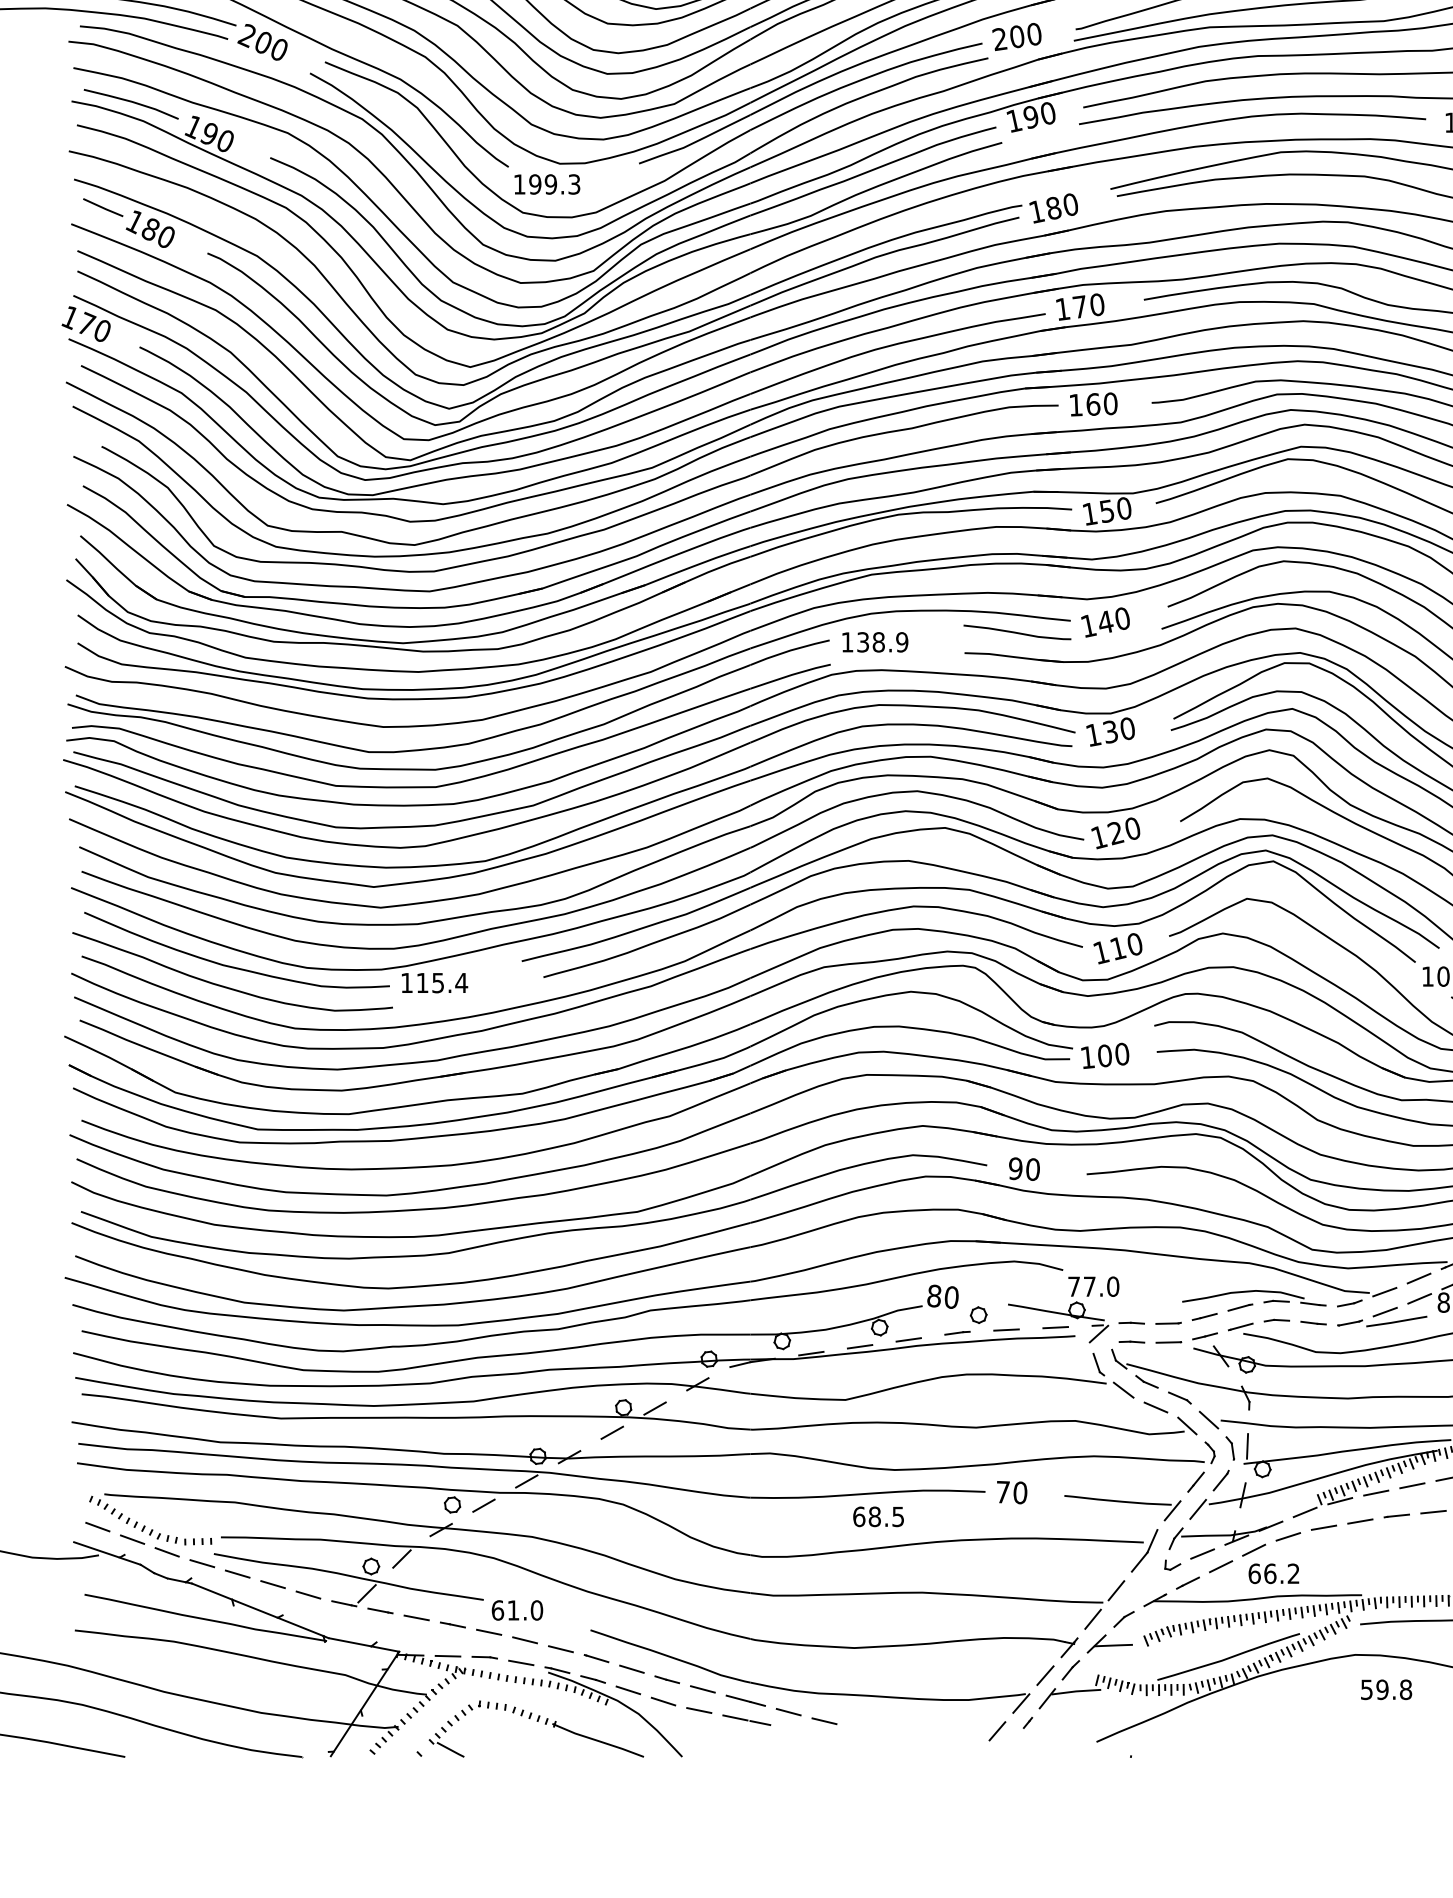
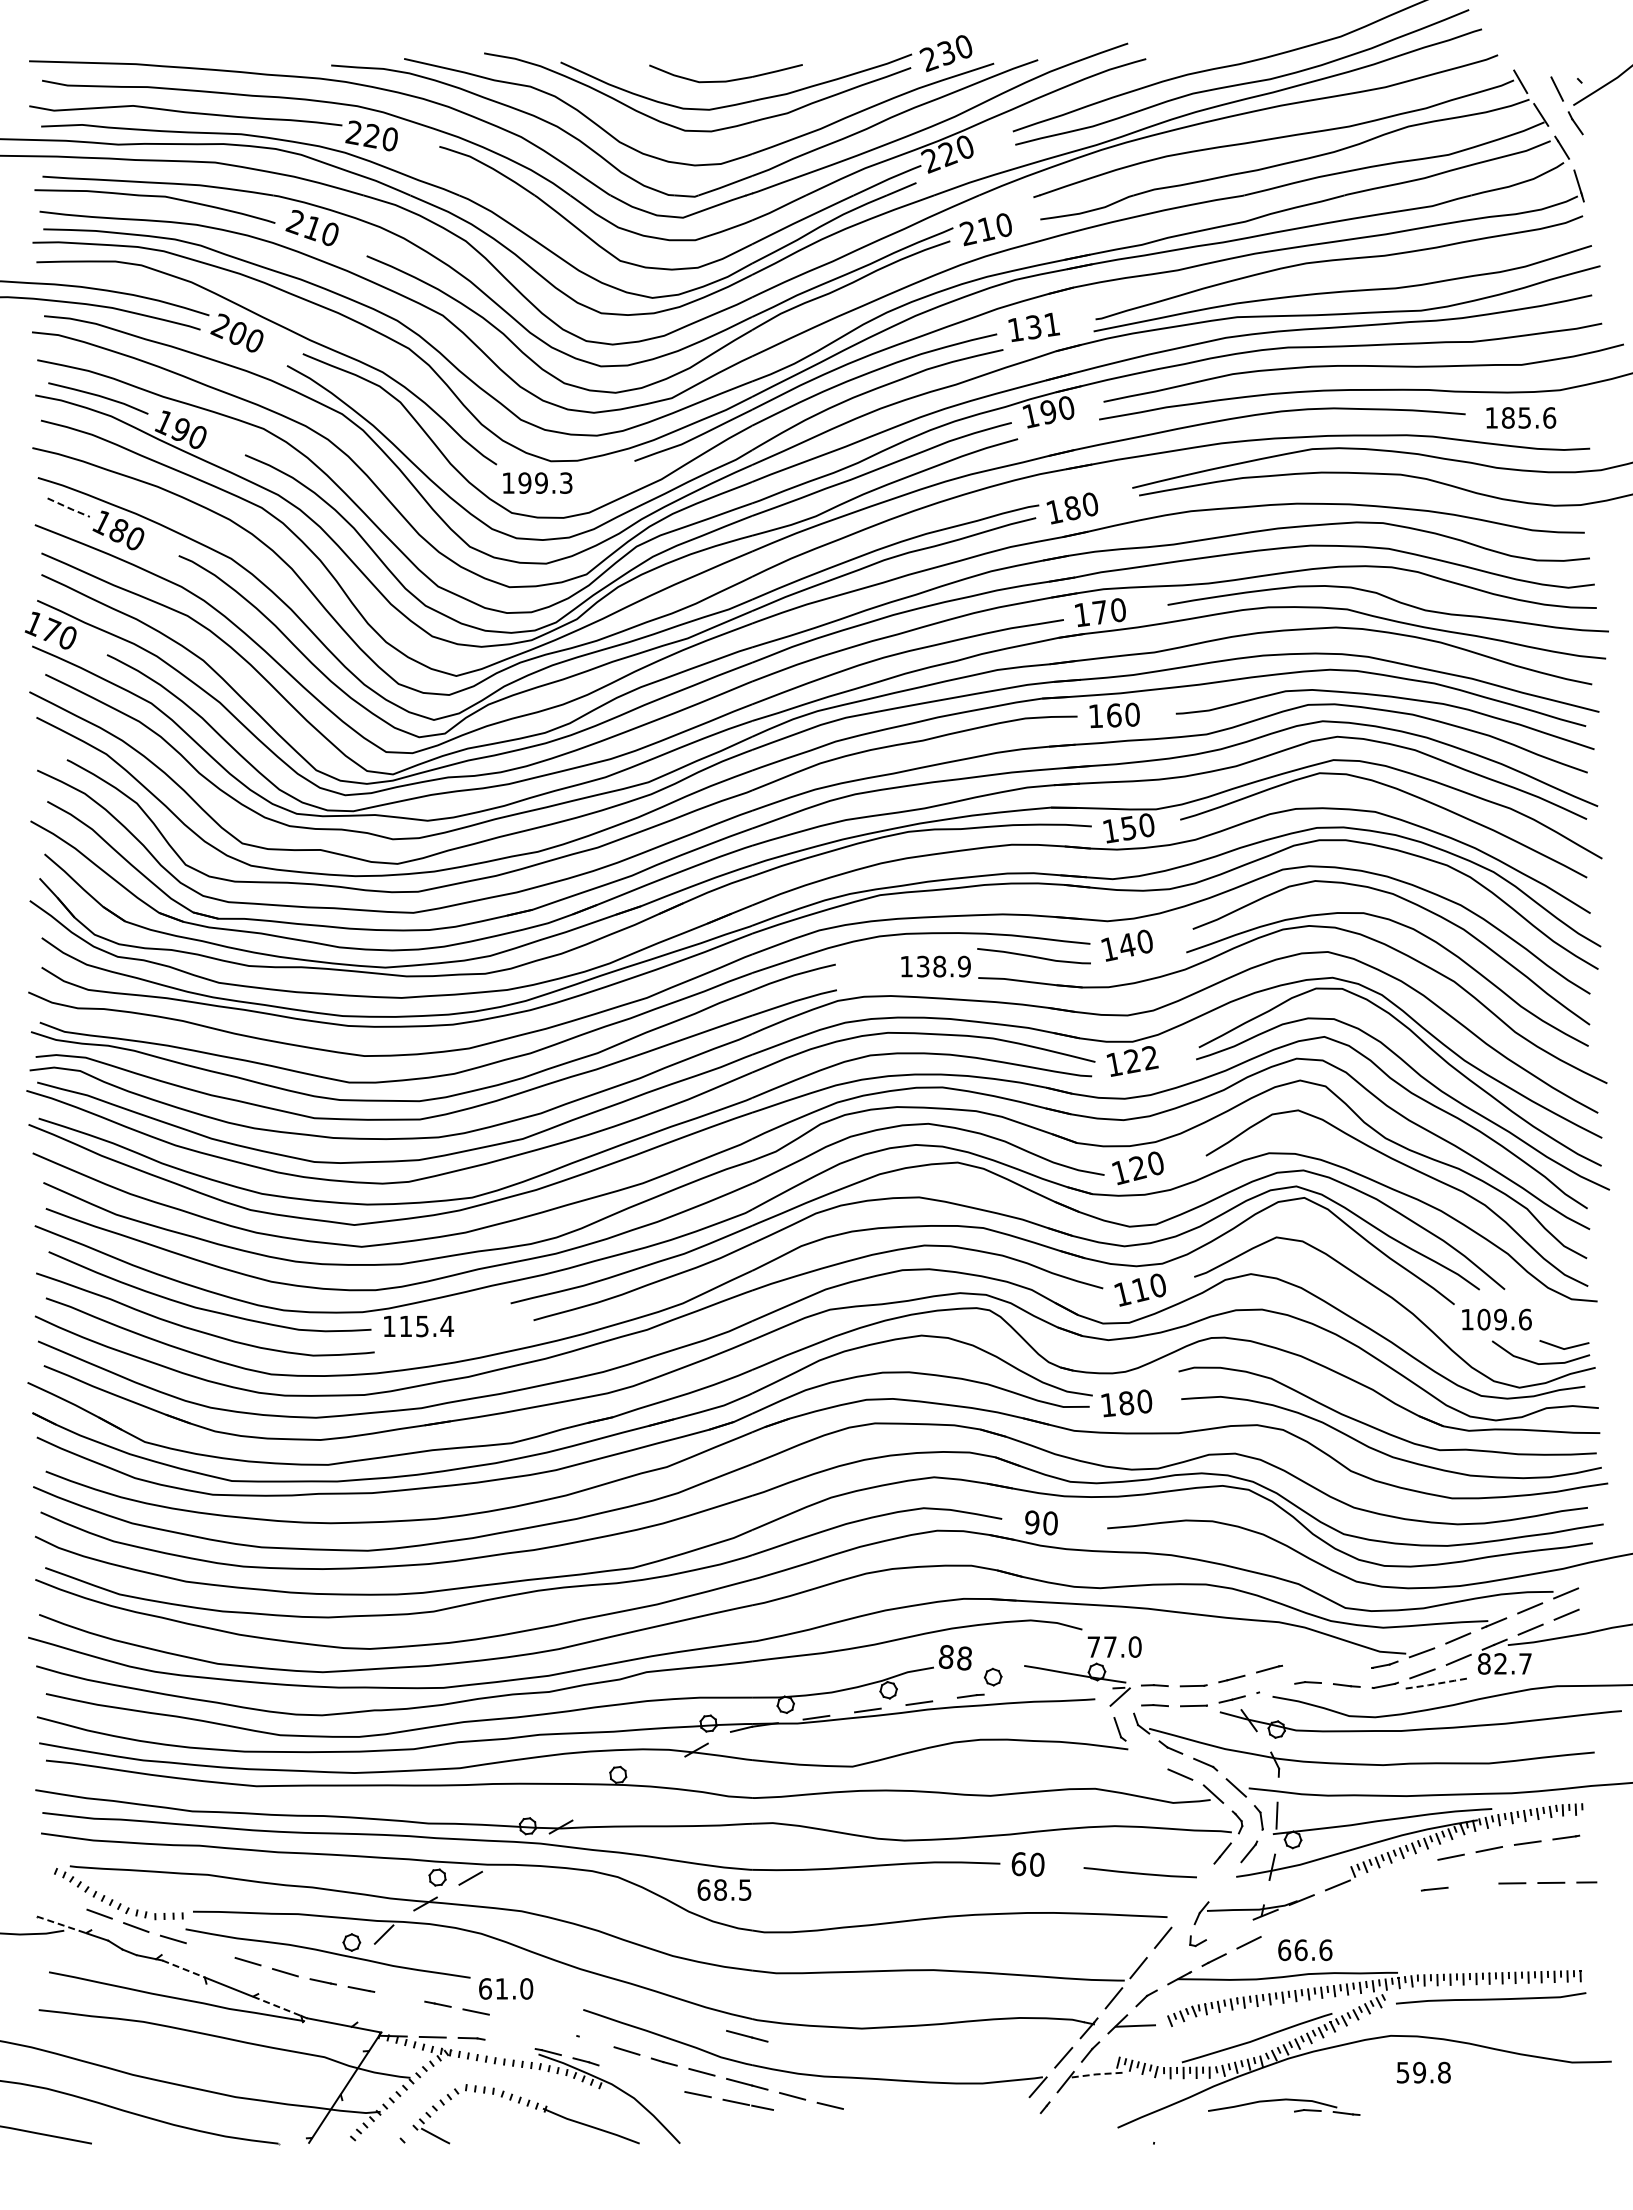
text: (1016, 37) -> (1033, 327), 200 -> 131
line: (103, 208) -> (69, 508), solid -> dashed
text: (874, 642) -> (935, 966), moved
text: (1119, 730) -> (1141, 1059), 130 -> 122
text: (1104, 1056) -> (1126, 1403), 100 -> 180
text: (951, 1297) -> (964, 1658), 80 -> 88
part: (1254, 1297) -> (1284, 2106), moved
line: (1396, 1322) -> (1434, 1684), solid -> dashed
line: (1055, 1326) -> (1074, 1689), removed
line: (1241, 1326) -> (1270, 1689), removed
line: (1006, 1329) -> (1022, 1692), removed
line: (1122, 1390) -> (1145, 1756), removed
line: (655, 1408) -> (651, 1775), removed
line: (611, 1432) -> (605, 1800), removed
line: (526, 1481) -> (515, 1852), removed
text: (1002, 1492) -> (1018, 1864), 70 -> 60
line: (1375, 1492) -> (1412, 1864), removed
line: (1339, 1501) -> (1374, 1873), removed
line: (1197, 1509) -> (1224, 1882), removed
line: (1172, 1510) -> (1197, 1883), removed
line: (1433, 1511) -> (1473, 1884), removed
text: (878, 1516) -> (724, 1889), moved
line: (1359, 1521) -> (1395, 1894), removed
line: (97, 1526) -> (62, 1900), removed
line: (1323, 1527) -> (1357, 1901), removed
line: (1287, 1537) -> (1319, 1911), removed
line: (1152, 1540) -> (1176, 1915), removed
line: (97, 1550) -> (62, 1925), solid -> dashed
line: (1253, 1550) -> (1283, 1925), removed
line: (1202, 1554) -> (1229, 1929), removed
line: (237, 1574) -> (210, 1950), removed
text: (1293, 1574) -> (1325, 1950), 66.2 -> 66.6
line: (211, 1591) -> (183, 1968), solid -> dashed
line: (367, 1593) -> (347, 1971), removed
line: (416, 1617) -> (399, 1996), removed
line: (300, 1627) -> (277, 2006), solid -> dashed
line: (524, 1640) -> (513, 2020), removed
line: (560, 1648) -> (551, 2029), removed
line: (746, 1655) -> (747, 2036), added
line: (597, 1658) -> (590, 2039), removed
line: (520, 1663) -> (509, 2044), removed
line: (627, 1690) -> (622, 2073), removed
line: (1076, 1691) -> (1096, 2074), solid -> dashed
line: (663, 1701) -> (660, 2085), removed
line: (997, 1731) -> (1012, 2116), removed

